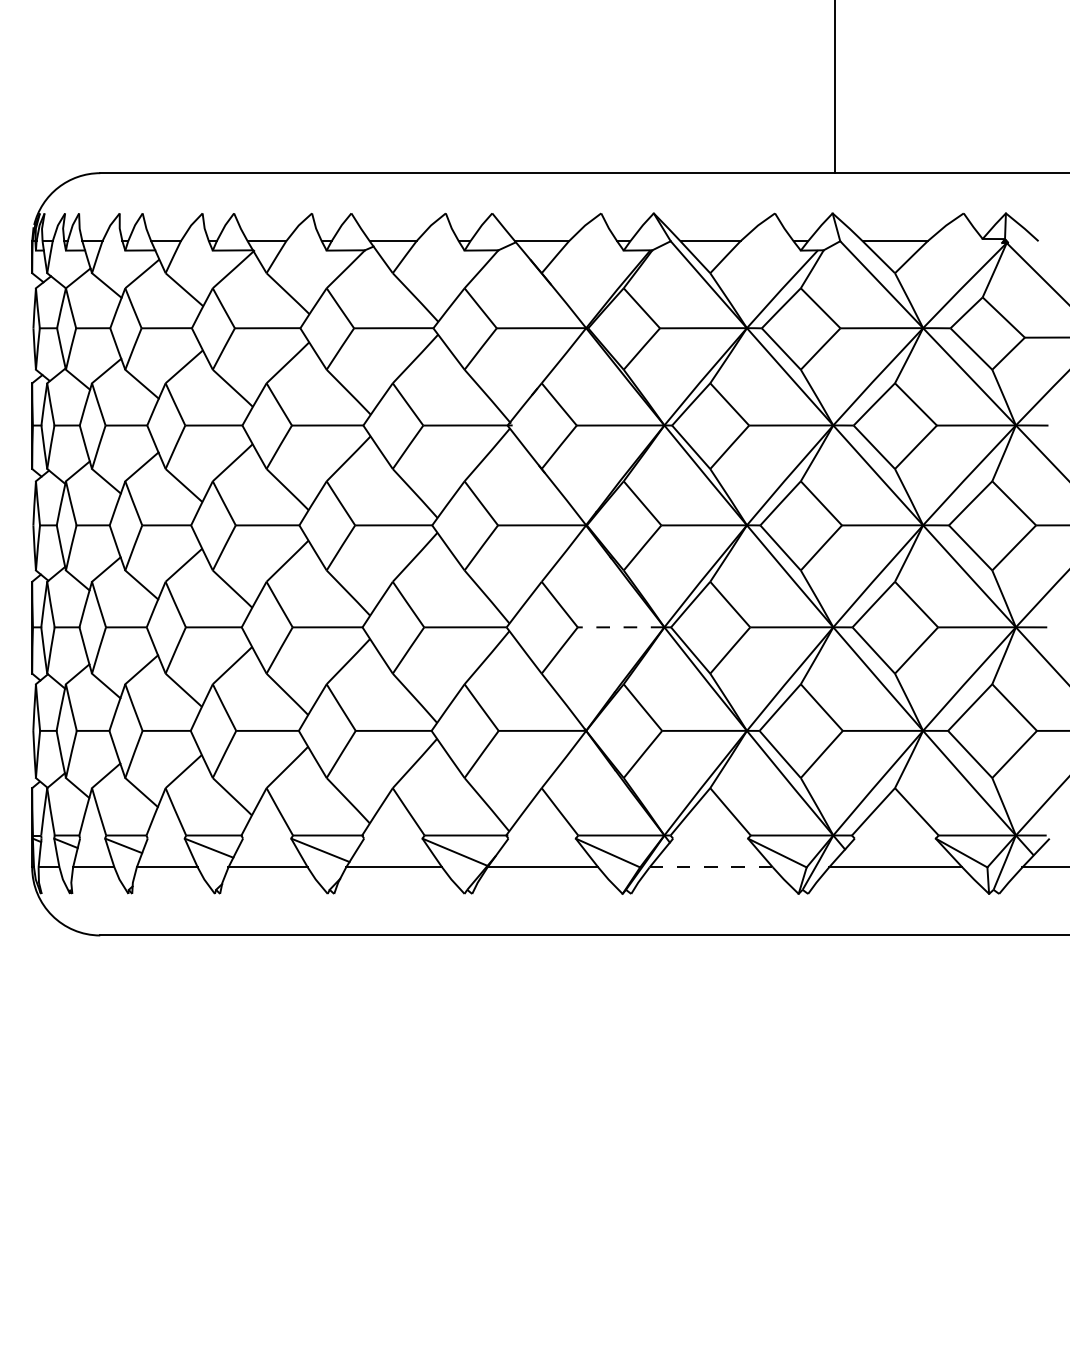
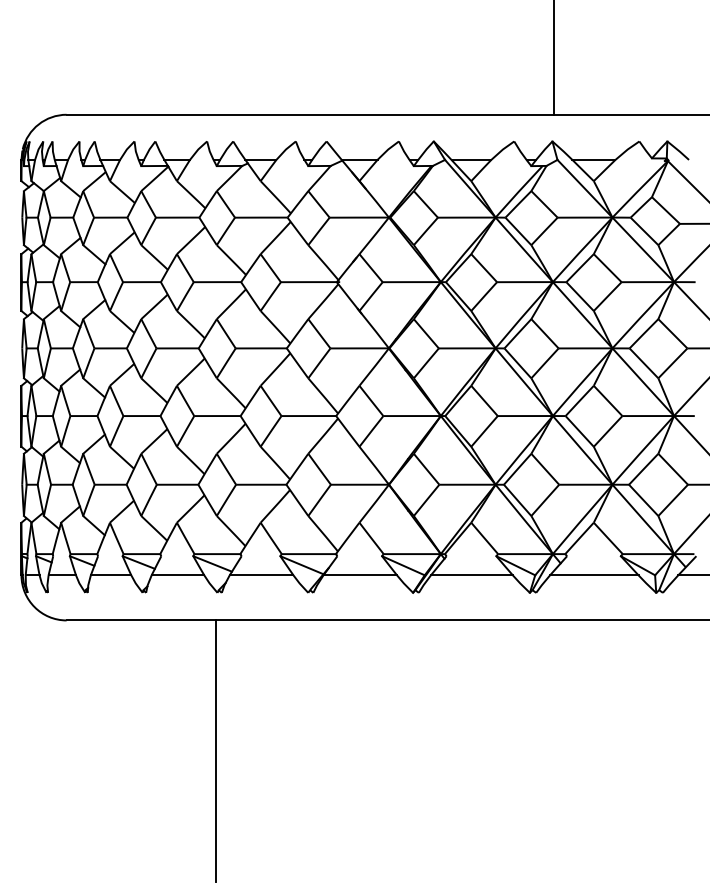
line: (620, 628) -> (411, 416), dashed -> solid
line: (710, 867) -> (471, 575), dashed -> solid
line: (324, 1133) -> (215, 751), added

